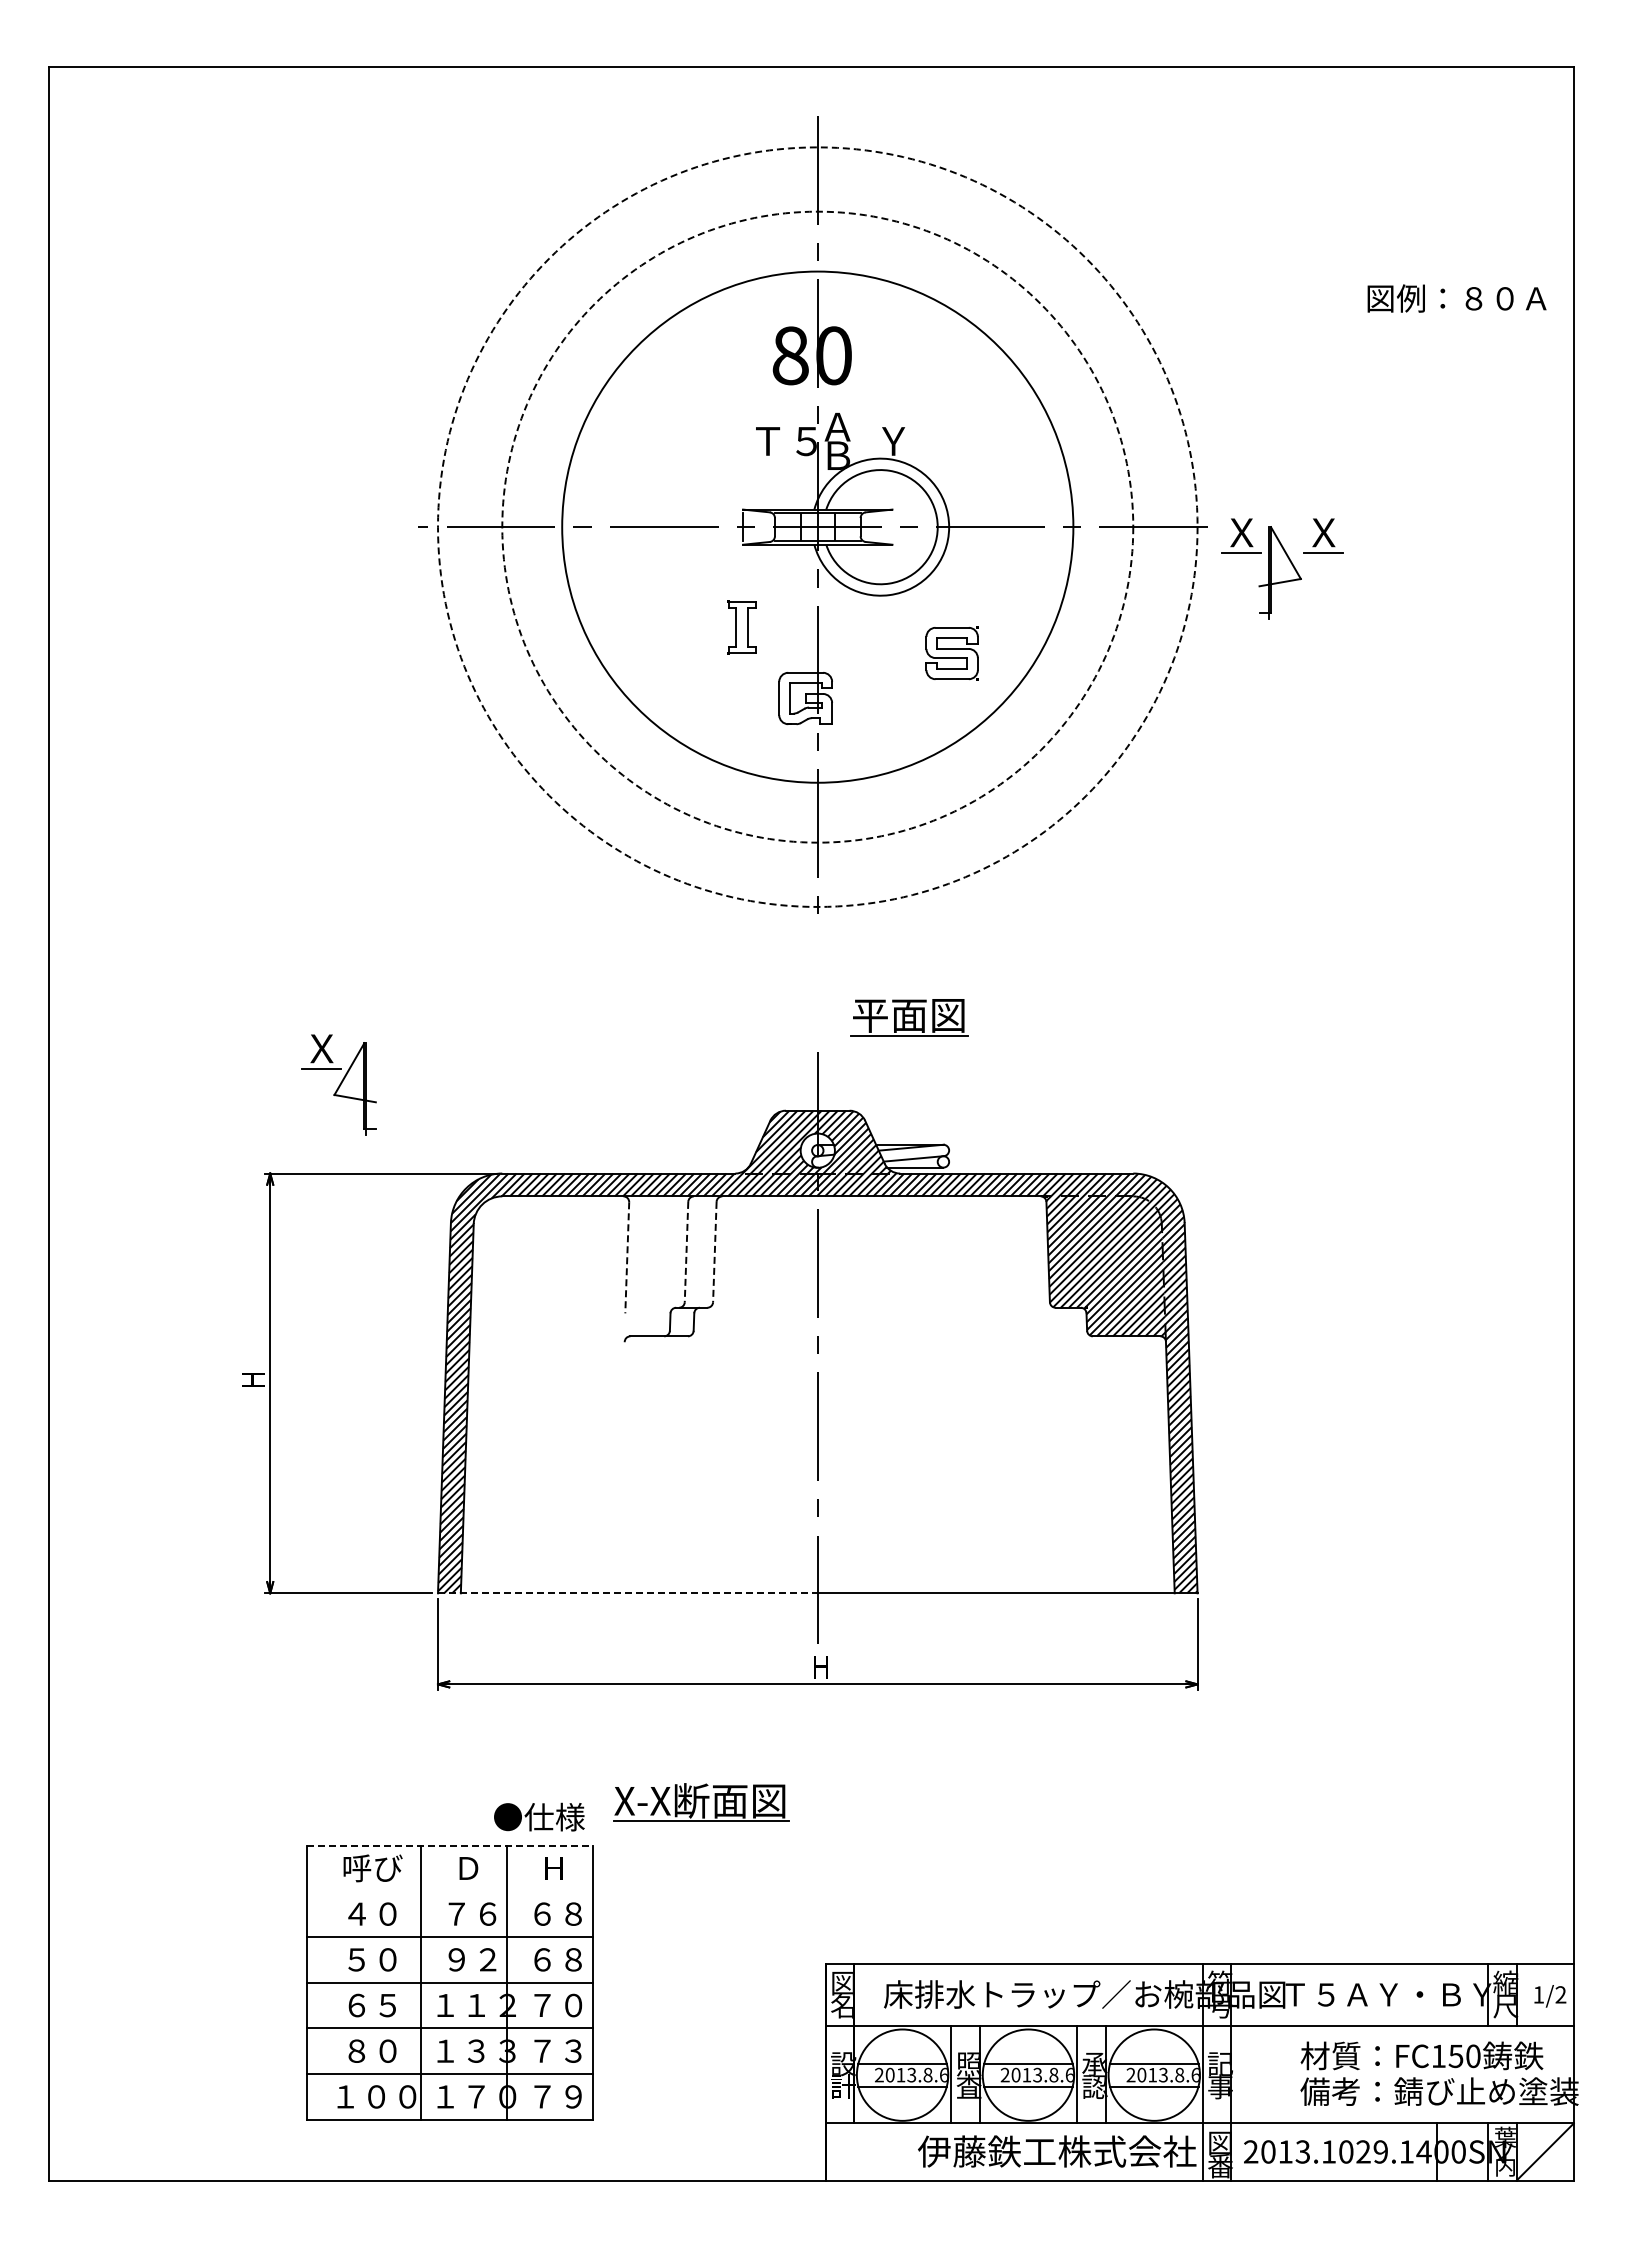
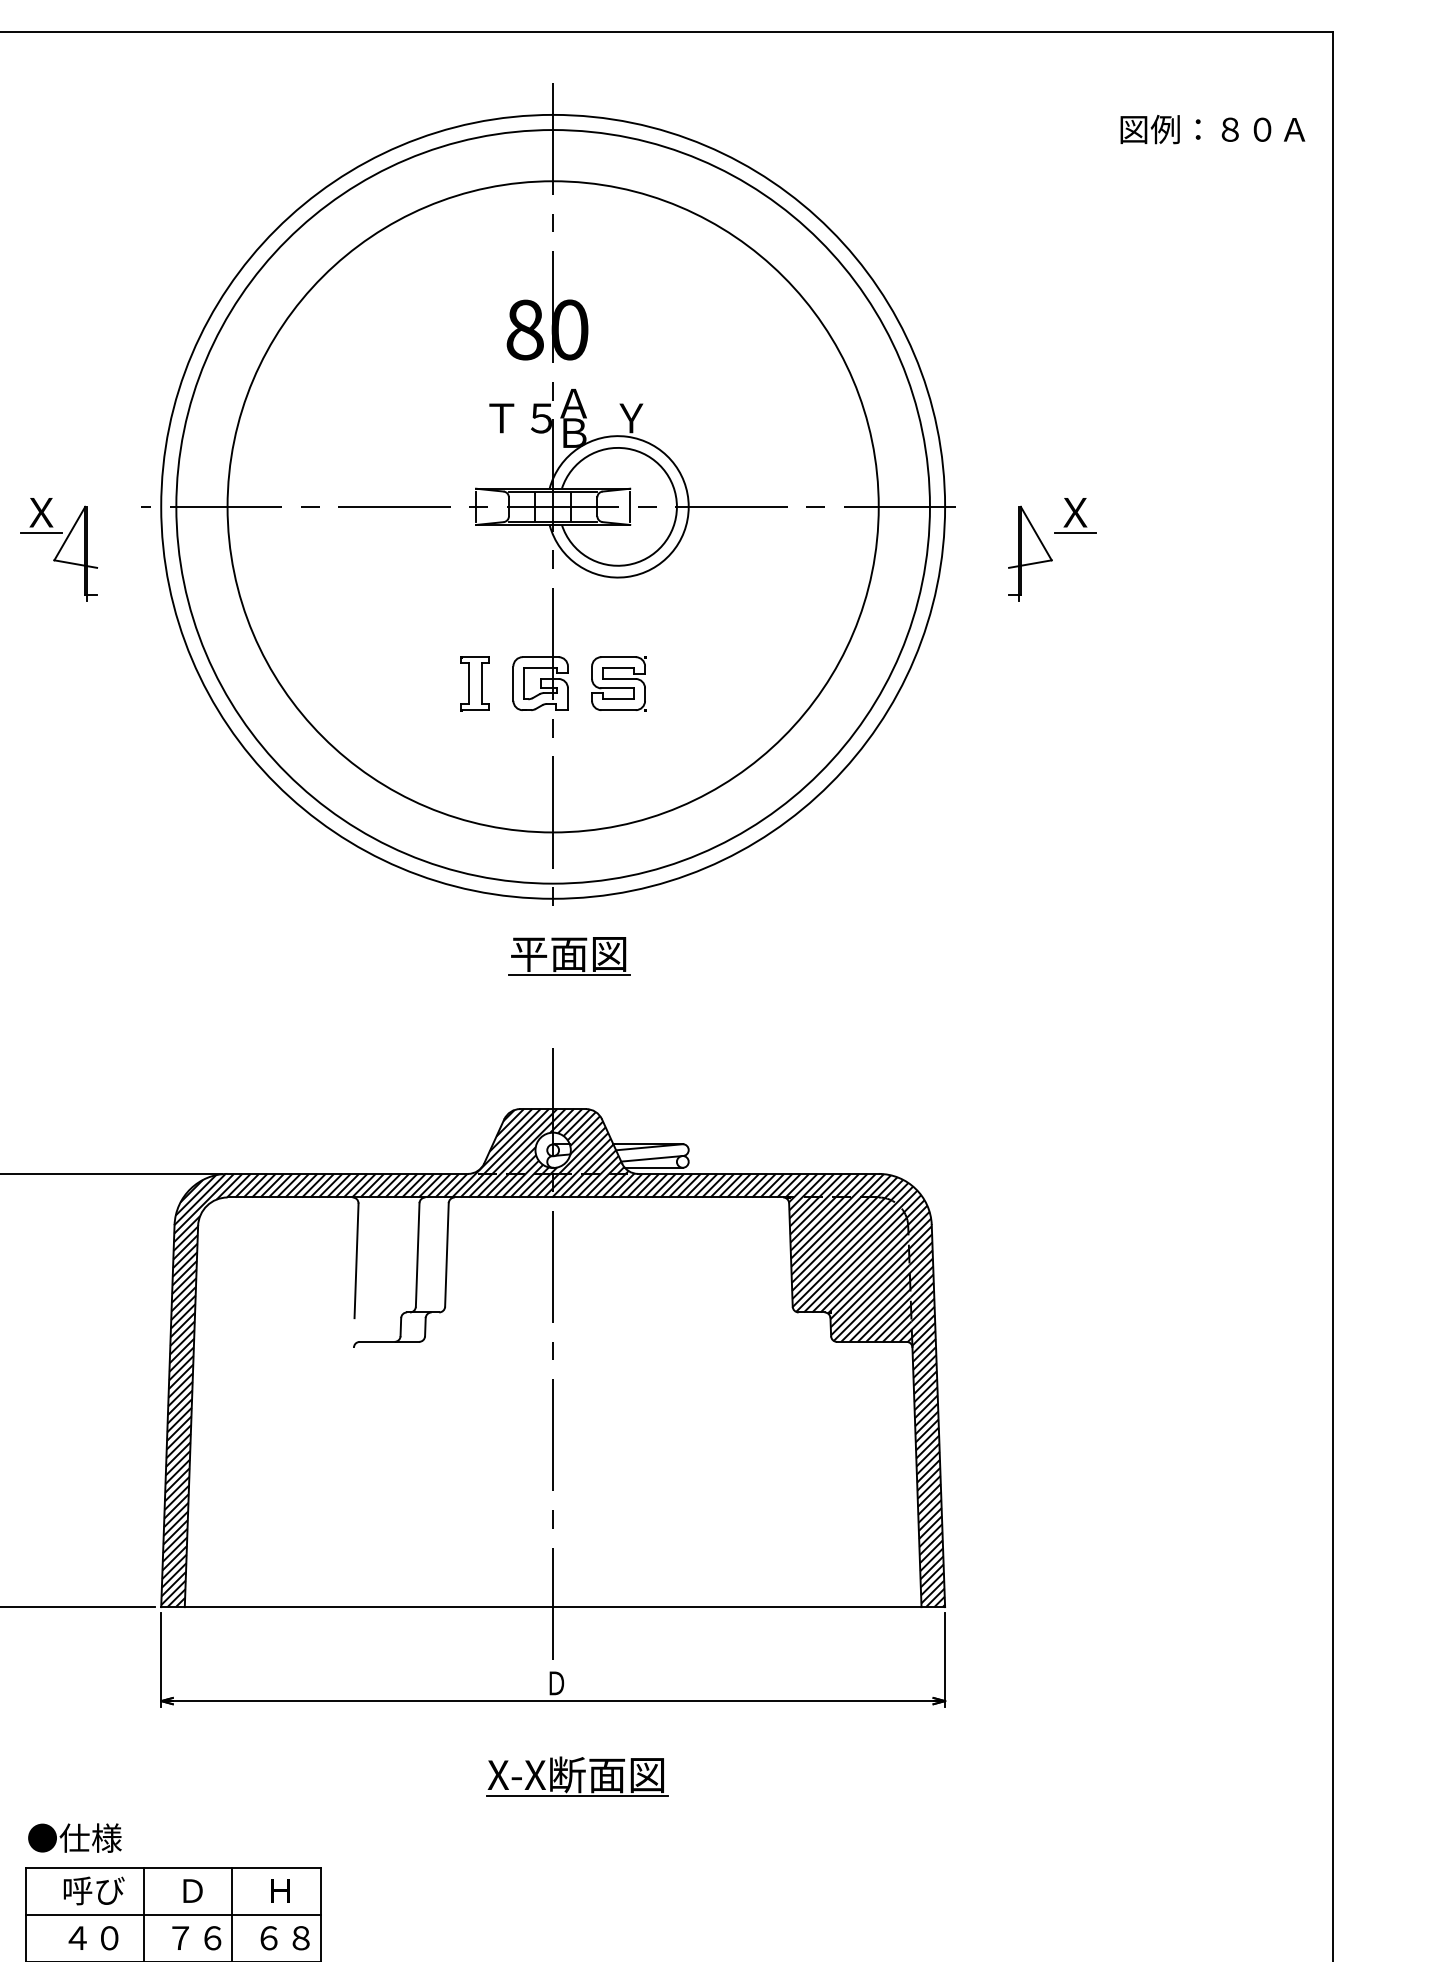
text: (1456, 298) -> (1212, 129), moved
circle: (817, 526) -> (552, 506), dashed -> solid
circle: (817, 526) -> (552, 506), dashed -> solid
line: (892, 526) -> (630, 506), added
circle: (817, 527) -> (552, 507), size x1.43
part: (1241, 535) -> (990, 515), removed
part: (741, 627) -> (474, 683), moved
part: (951, 653) -> (617, 683), moved
part: (909, 1017) -> (569, 956), moved
part: (338, 1084) -> (58, 549), moved
line: (686, 1252) -> (417, 1255), dashed -> solid
line: (714, 1252) -> (446, 1255), dashed -> solid
line: (627, 1257) -> (356, 1260), dashed -> solid
line: (627, 1593) -> (356, 1607), dashed -> solid
text: (821, 1666) -> (556, 1682), Ｈ -> Ｄ
part: (701, 1802) -> (577, 1776), moved
text: (539, 1816) -> (75, 1837), moved
line: (449, 1845) -> (173, 1867), dashed -> solid
line: (449, 1891) -> (173, 1914), added

